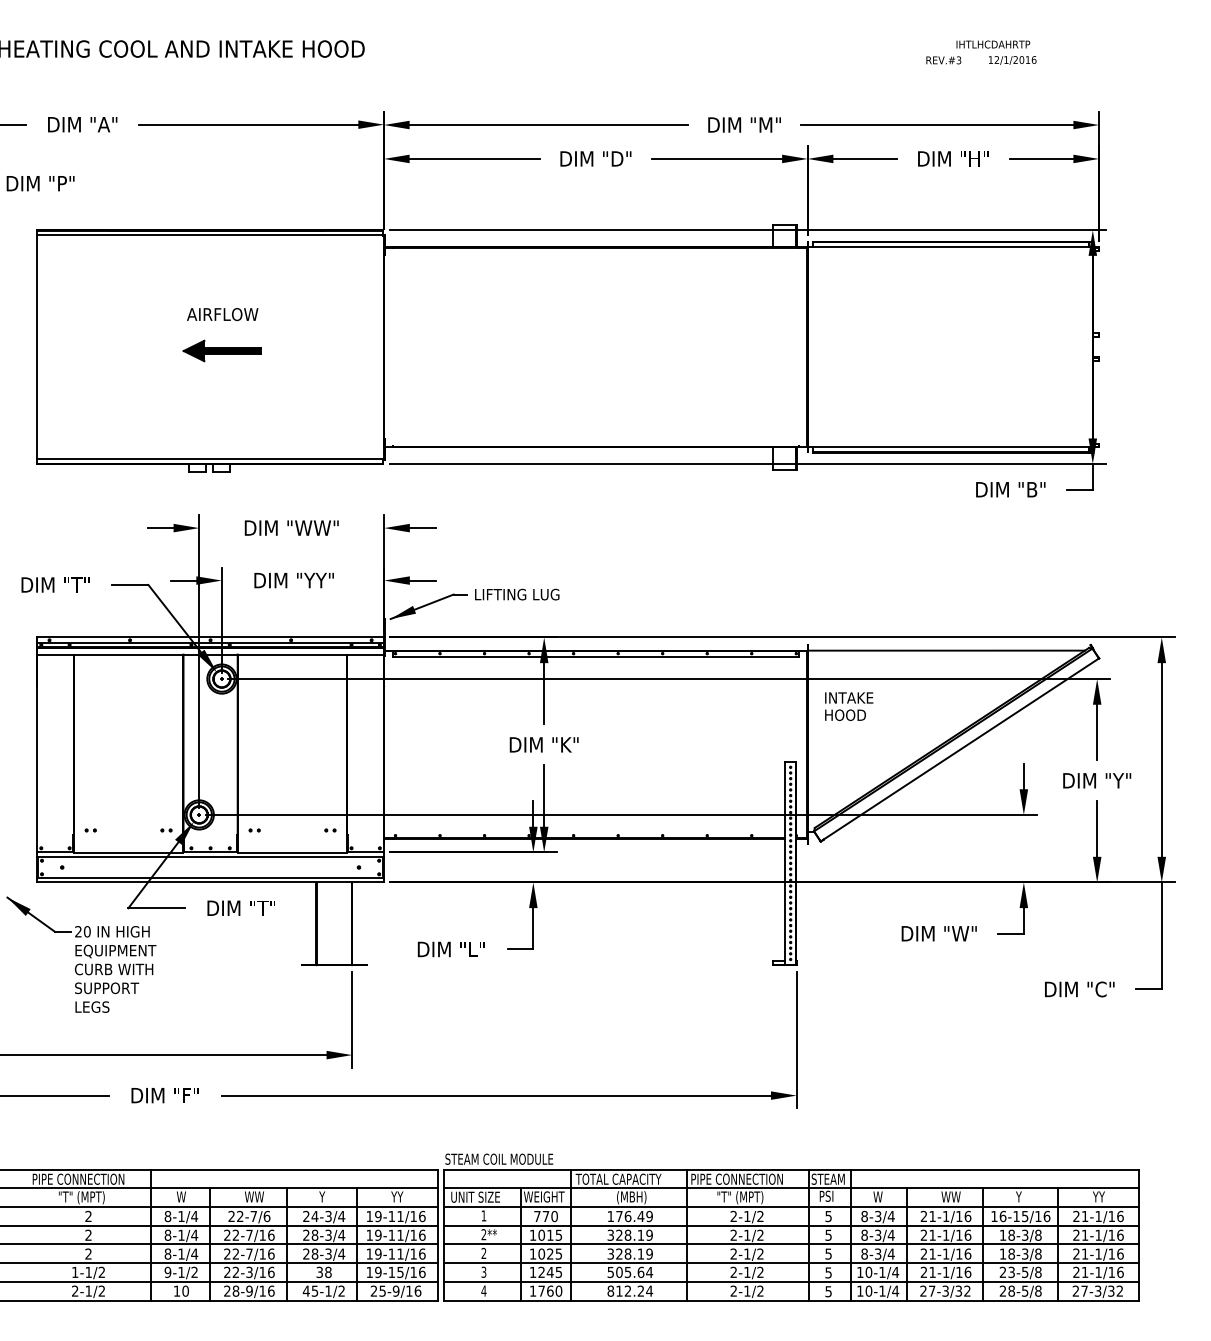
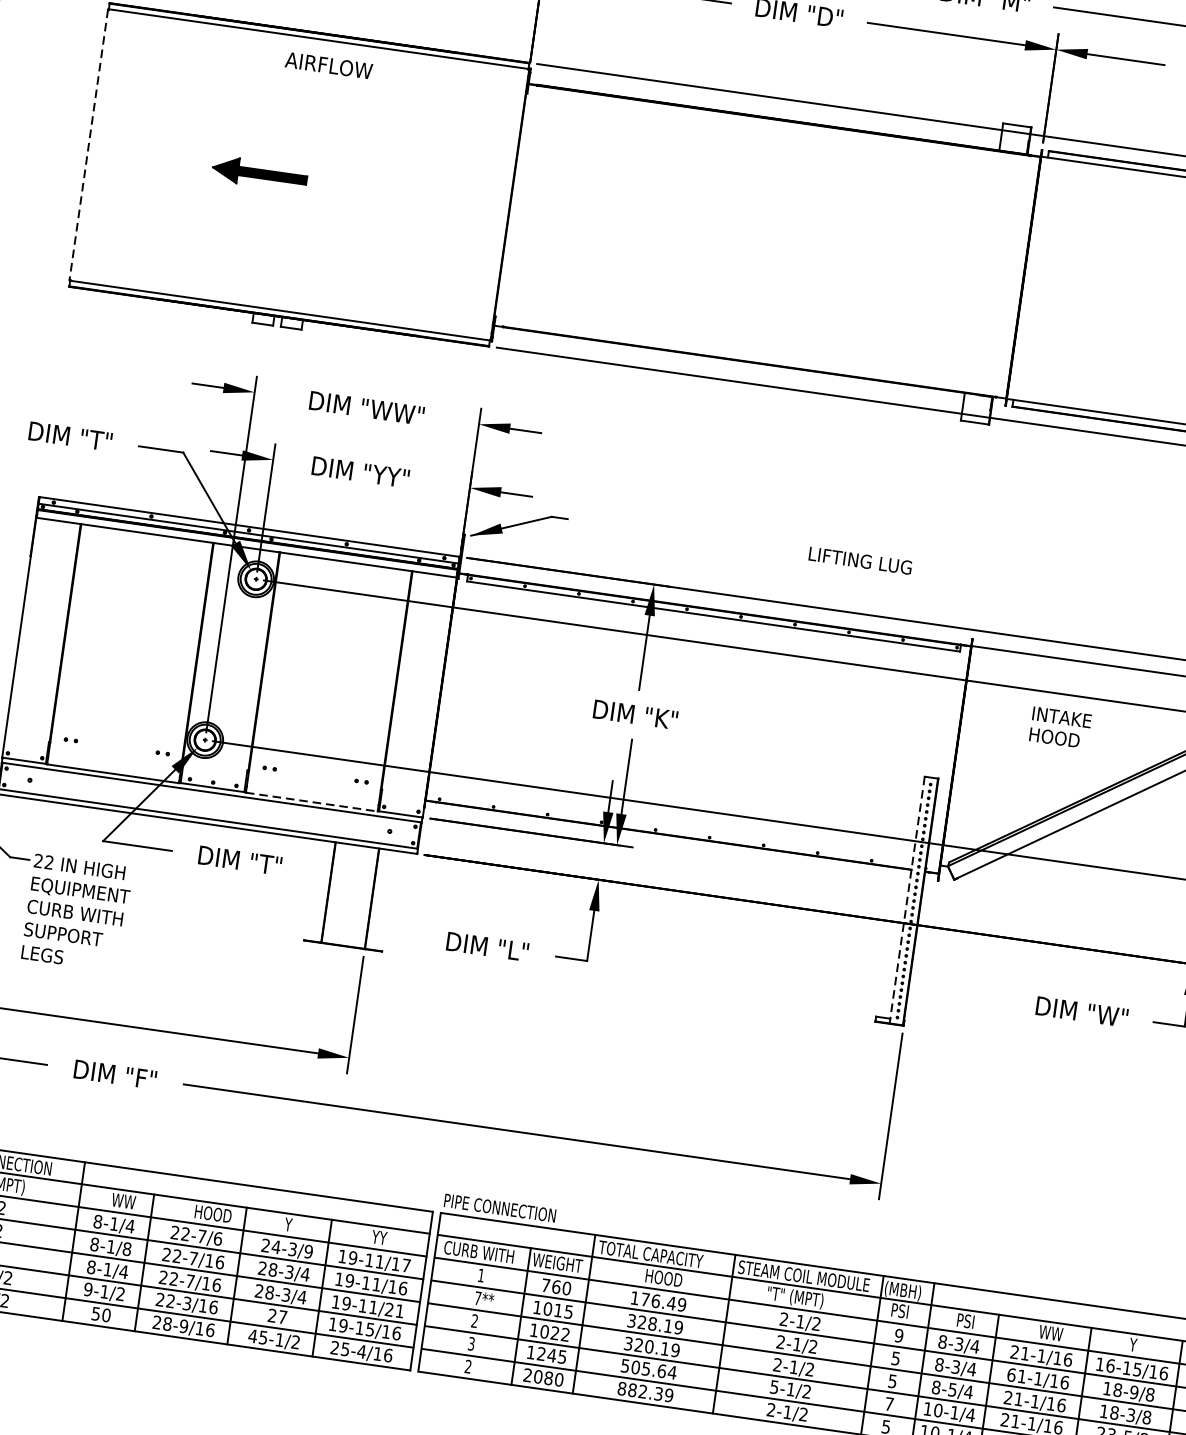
text: (222, 314) -> (328, 65), moved
line: (36, 347) -> (88, 145), solid -> dashed
part: (221, 350) -> (258, 173), moved
text: (517, 594) -> (860, 560), moved
text: (849, 706) -> (1060, 727), moved
line: (293, 852) -> (313, 802), solid -> dashed
line: (785, 863) -> (907, 900), solid -> dashed
text: (86, 931) -> (48, 862), 20 -> 22
text: (499, 1158) -> (510, 1208), STEAM COIL MODULE -> PIPE CONNECTION
text: (744, 1178) -> (803, 1275), PIPE CONNECTION -> STEAM COIL MODULE
text: (827, 1179) -> (904, 1290), STEAM -> (MBH)
text: (191, 1196) -> (129, 1201), W -> WW
text: (259, 1196) -> (212, 1213), WW -> HOOD
text: (479, 1196) -> (479, 1251), UNIT SIZE -> CURB WITH
text: (880, 1196) -> (965, 1320), W -> PSI
text: (631, 1197) -> (663, 1278), (MBH) -> HOOD
text: (828, 1215) -> (899, 1334), 5 -> 9
text: (341, 1216) -> (308, 1251), 24-3/4 -> 24-3/9
text: (422, 1216) -> (406, 1265), 19-11/16 -> 19-11/17
text: (545, 1216) -> (555, 1286), 770 -> 760
text: (194, 1234) -> (127, 1248), 8-1/4 -> 8-1/8
text: (483, 1234) -> (477, 1298), 2** -> 7**
text: (923, 1234) -> (1011, 1373), 21-1/16 -> 61-1/16
text: (1024, 1234) -> (1133, 1391), 18-3/8 -> 18-9/8
text: (417, 1253) -> (394, 1309), 19-11/16 -> 19-11/21
text: (558, 1253) -> (565, 1334), 1025 -> 1022
text: (627, 1253) -> (648, 1345), 328.19 -> 320.19
text: (878, 1253) -> (953, 1389), 8-3/4 -> 8-5/4
text: (323, 1272) -> (276, 1316), 38 -> 27
text: (733, 1272) -> (774, 1387), 2-1/2 -> 5-1/2
text: (828, 1272) -> (889, 1403), 5 -> 7
text: (176, 1290) -> (95, 1312), 10 -> 50
text: (395, 1290) -> (361, 1350), 25-9/16 -> 25-4/16
text: (483, 1290) -> (467, 1365), 4 -> 2
text: (541, 1290) -> (538, 1375), 1760 -> 2080
text: (634, 1290) -> (650, 1392), 812.24 -> 882.39

